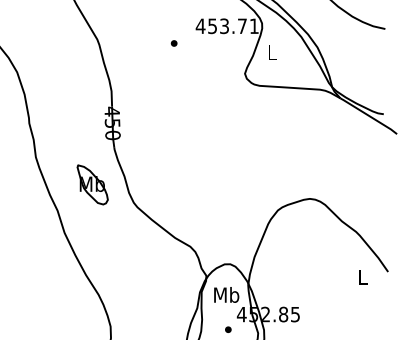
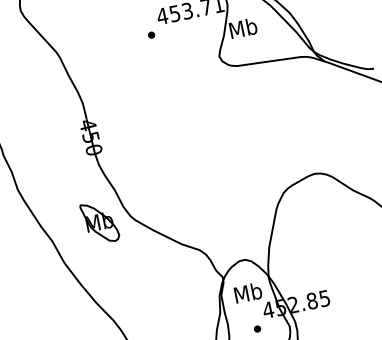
part: (173, 43) -> (150, 35), moved
text: (271, 52) -> (242, 28), L -> Mb
part: (92, 184) -> (99, 222), moved

